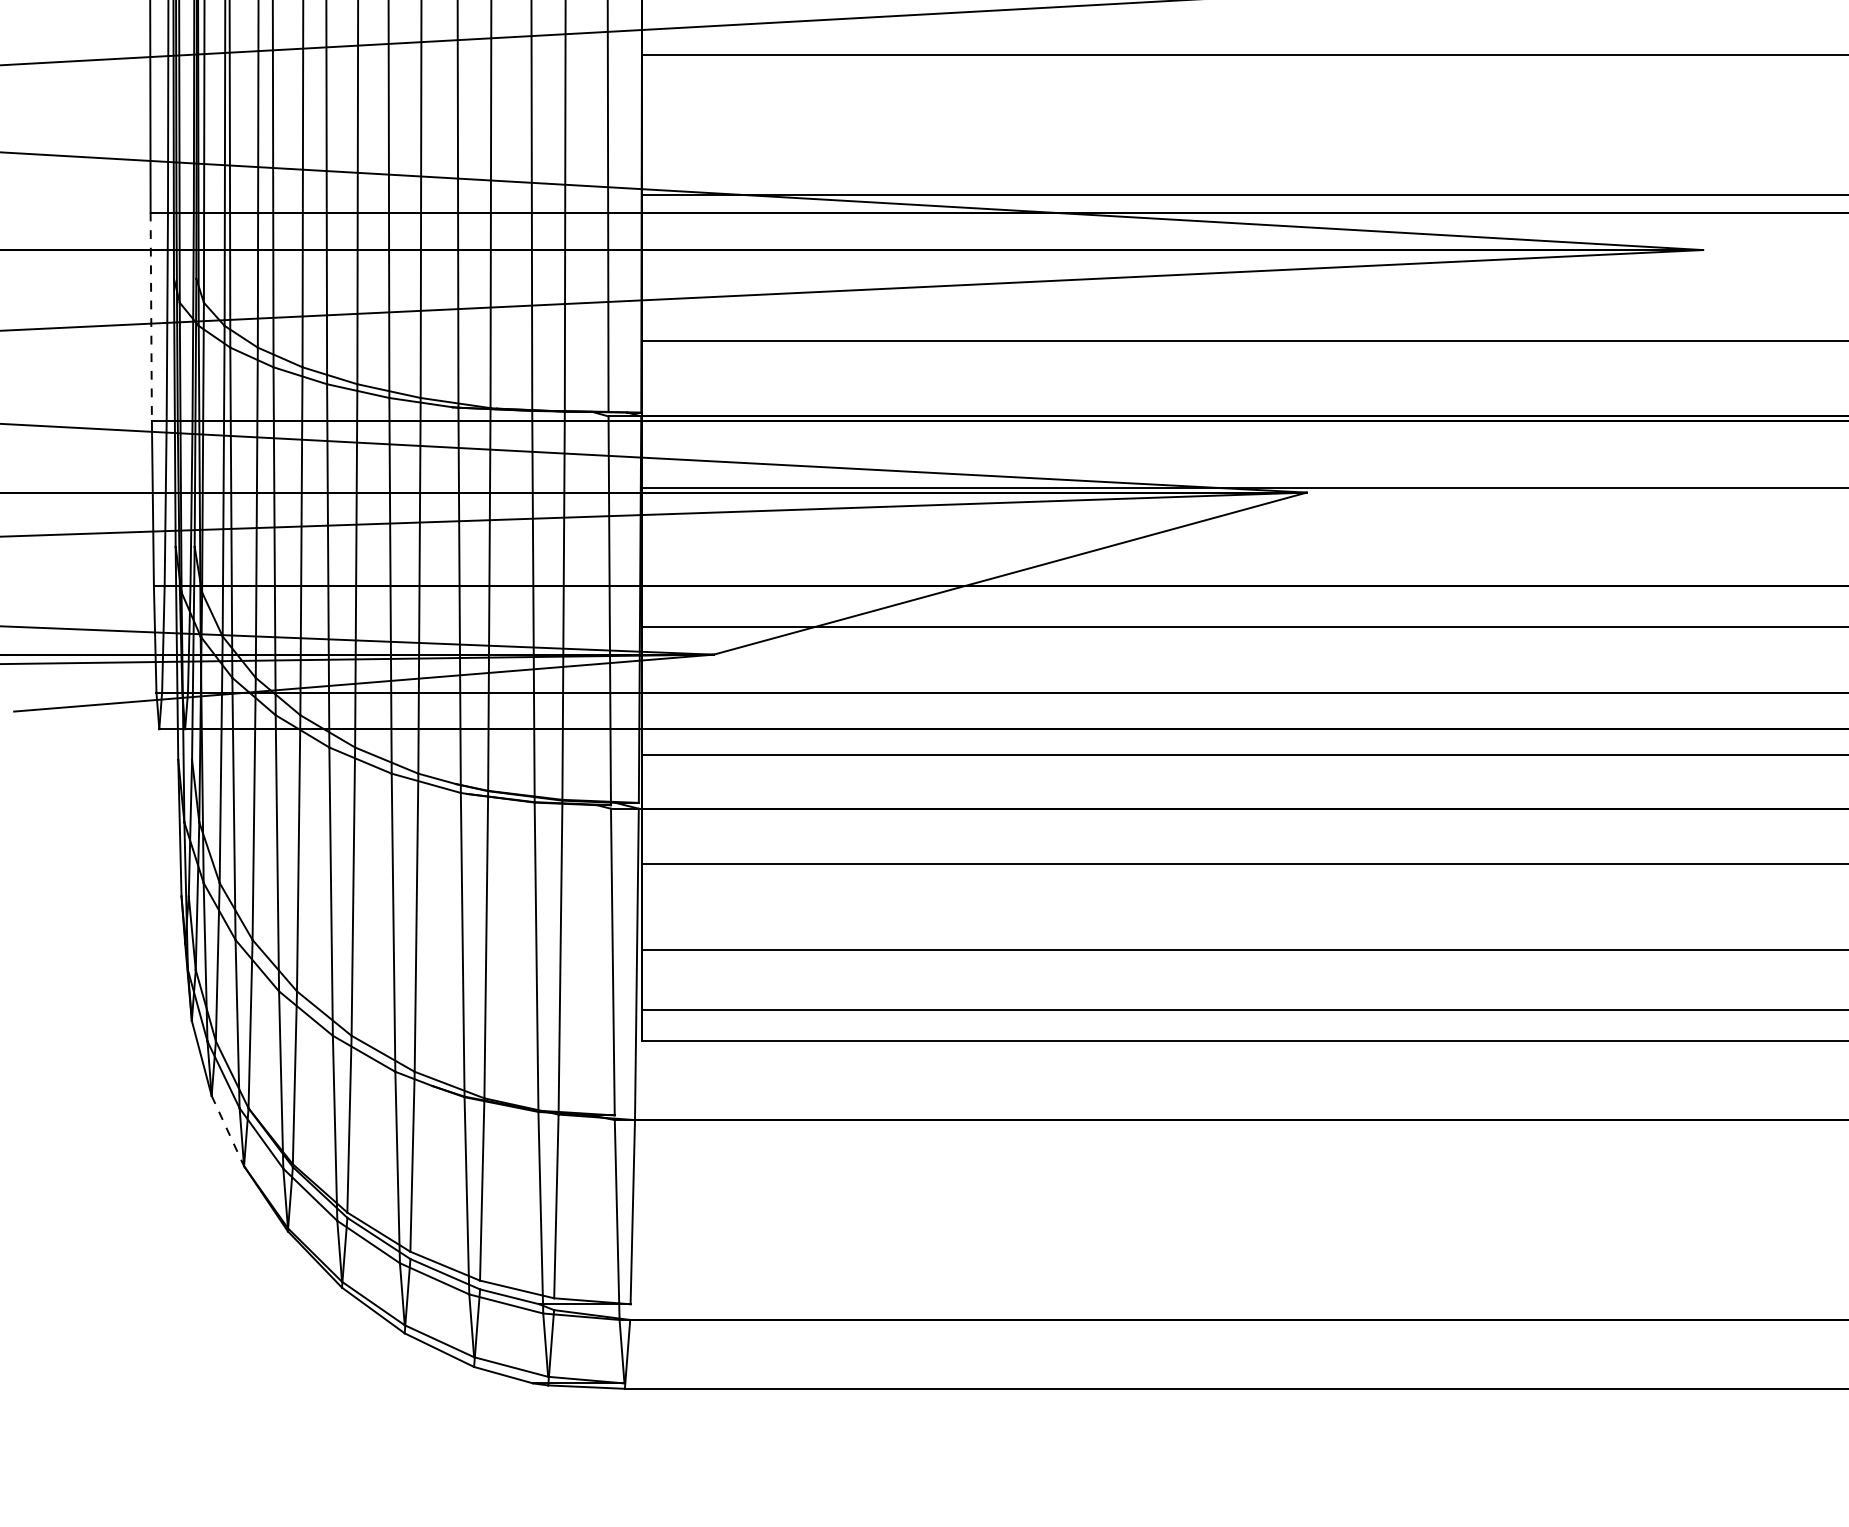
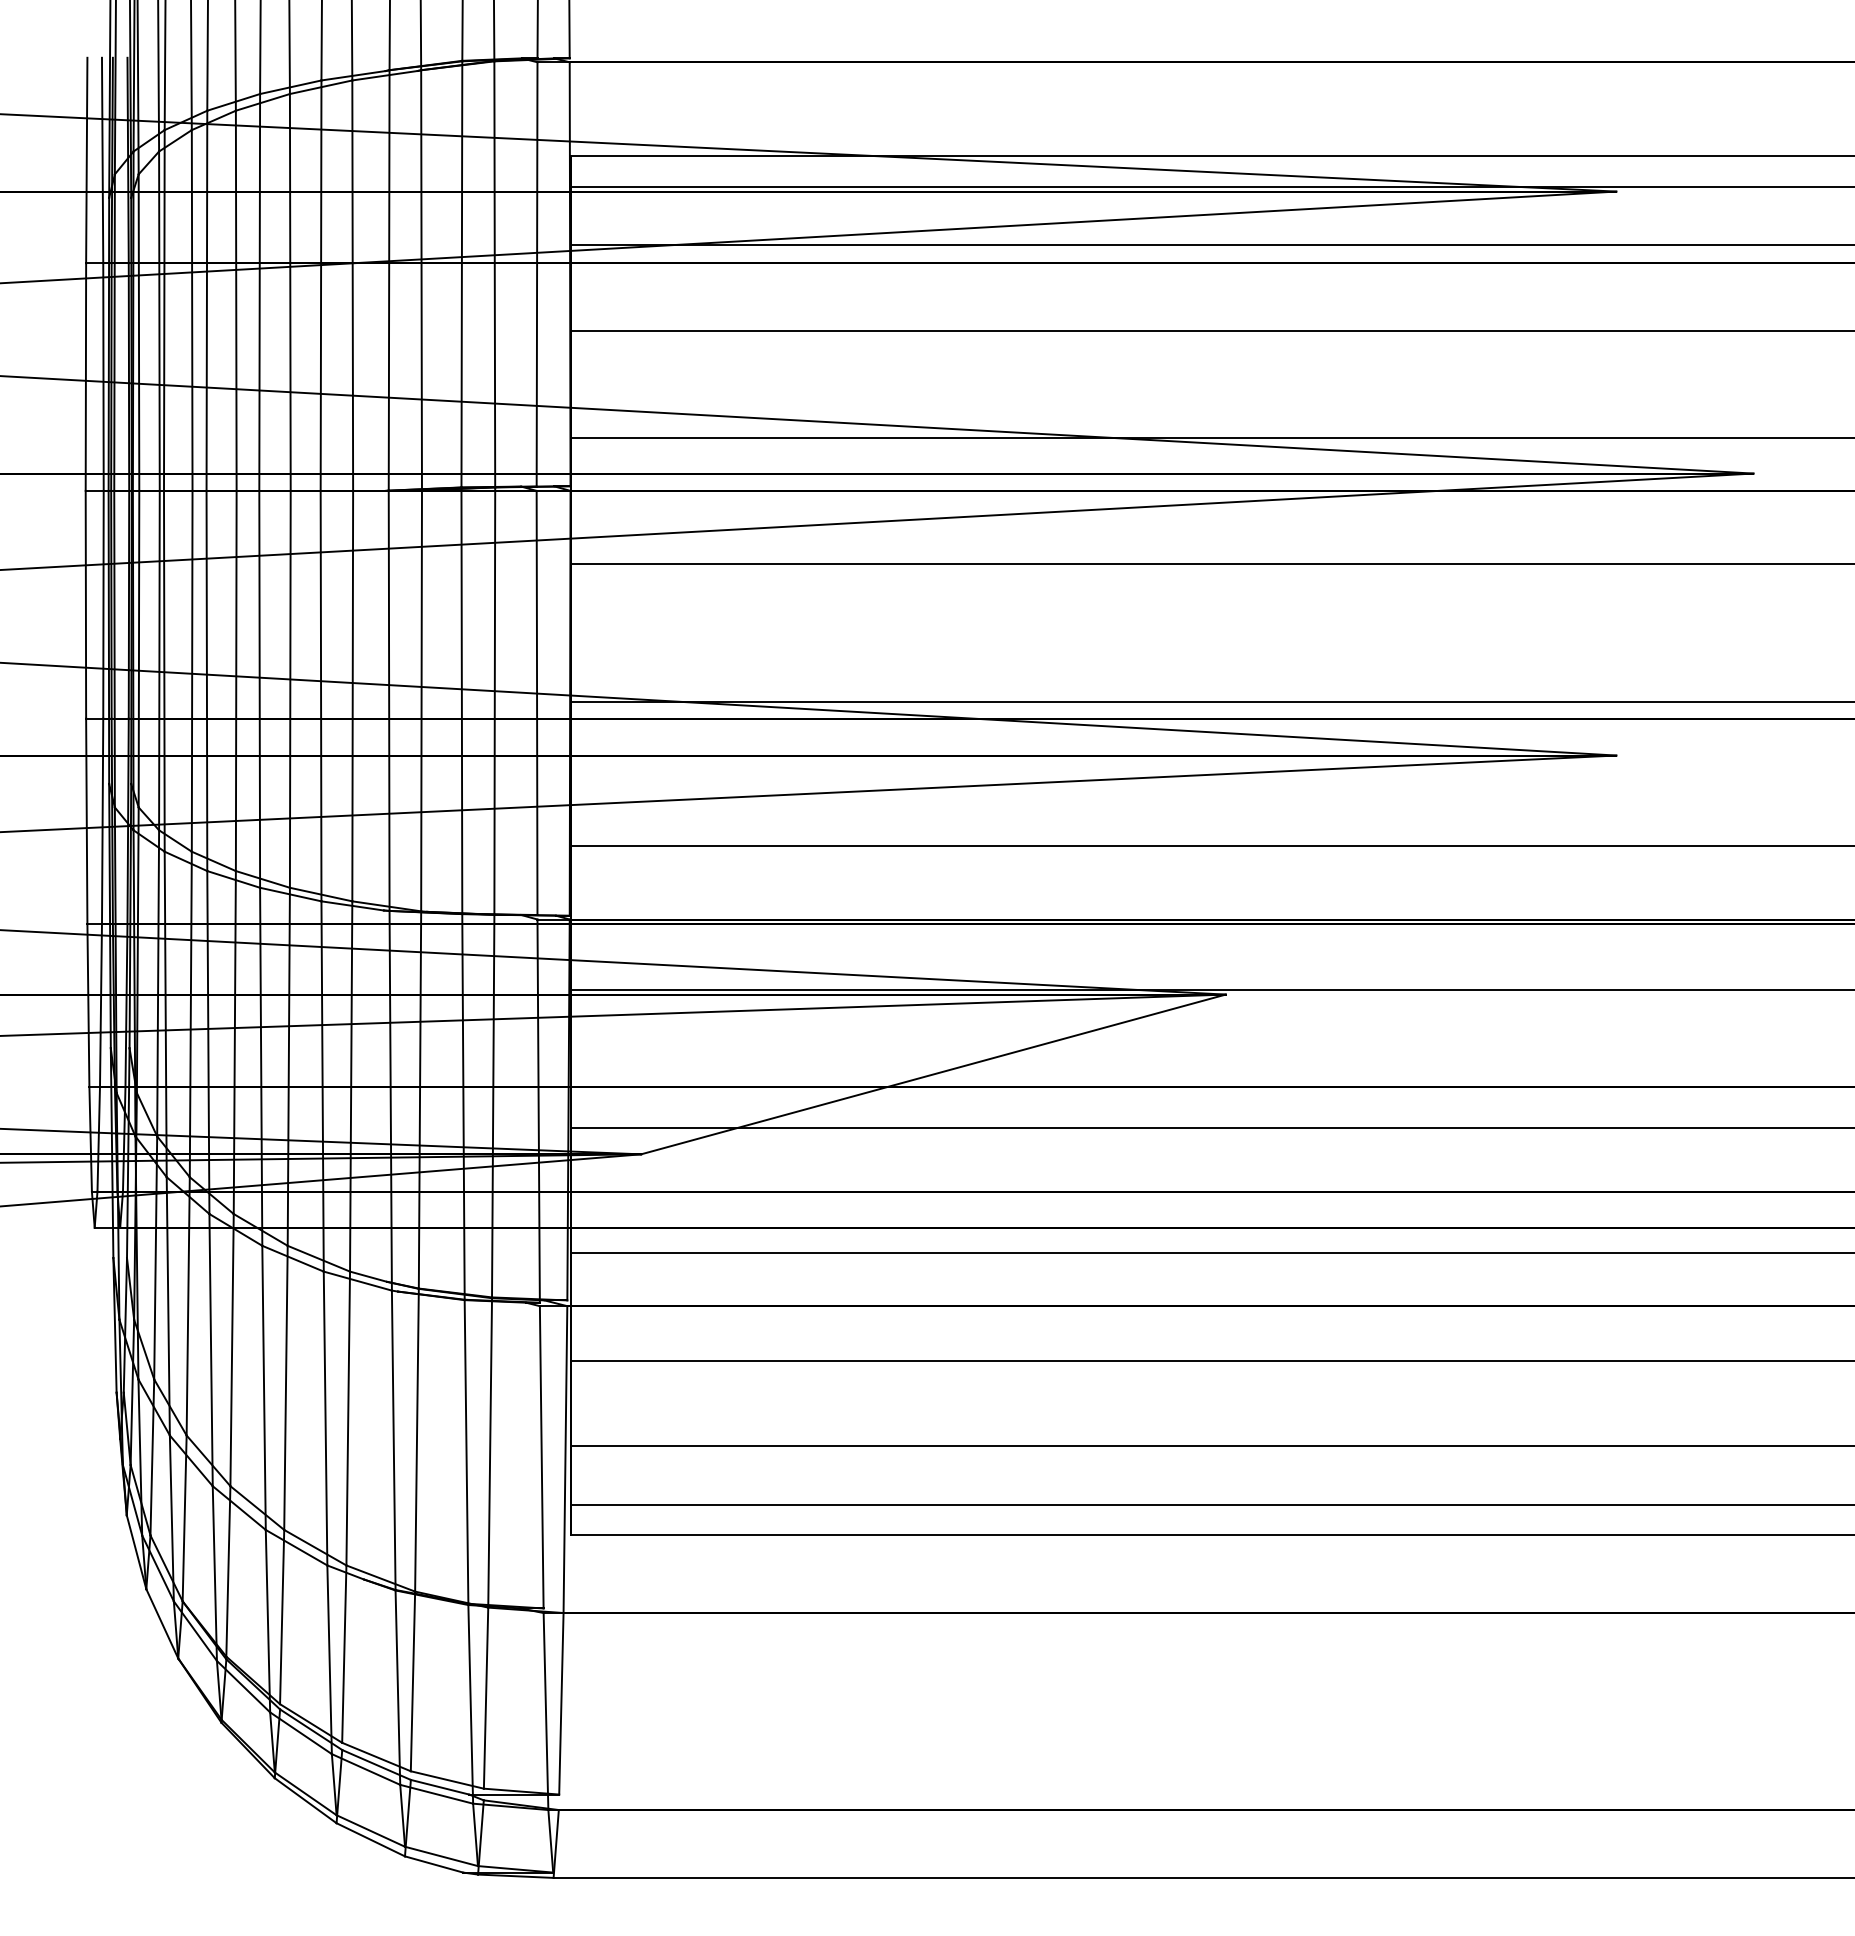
line: (150, 316) -> (86, 821), dashed -> solid
line: (228, 1131) -> (162, 1624), dashed -> solid

